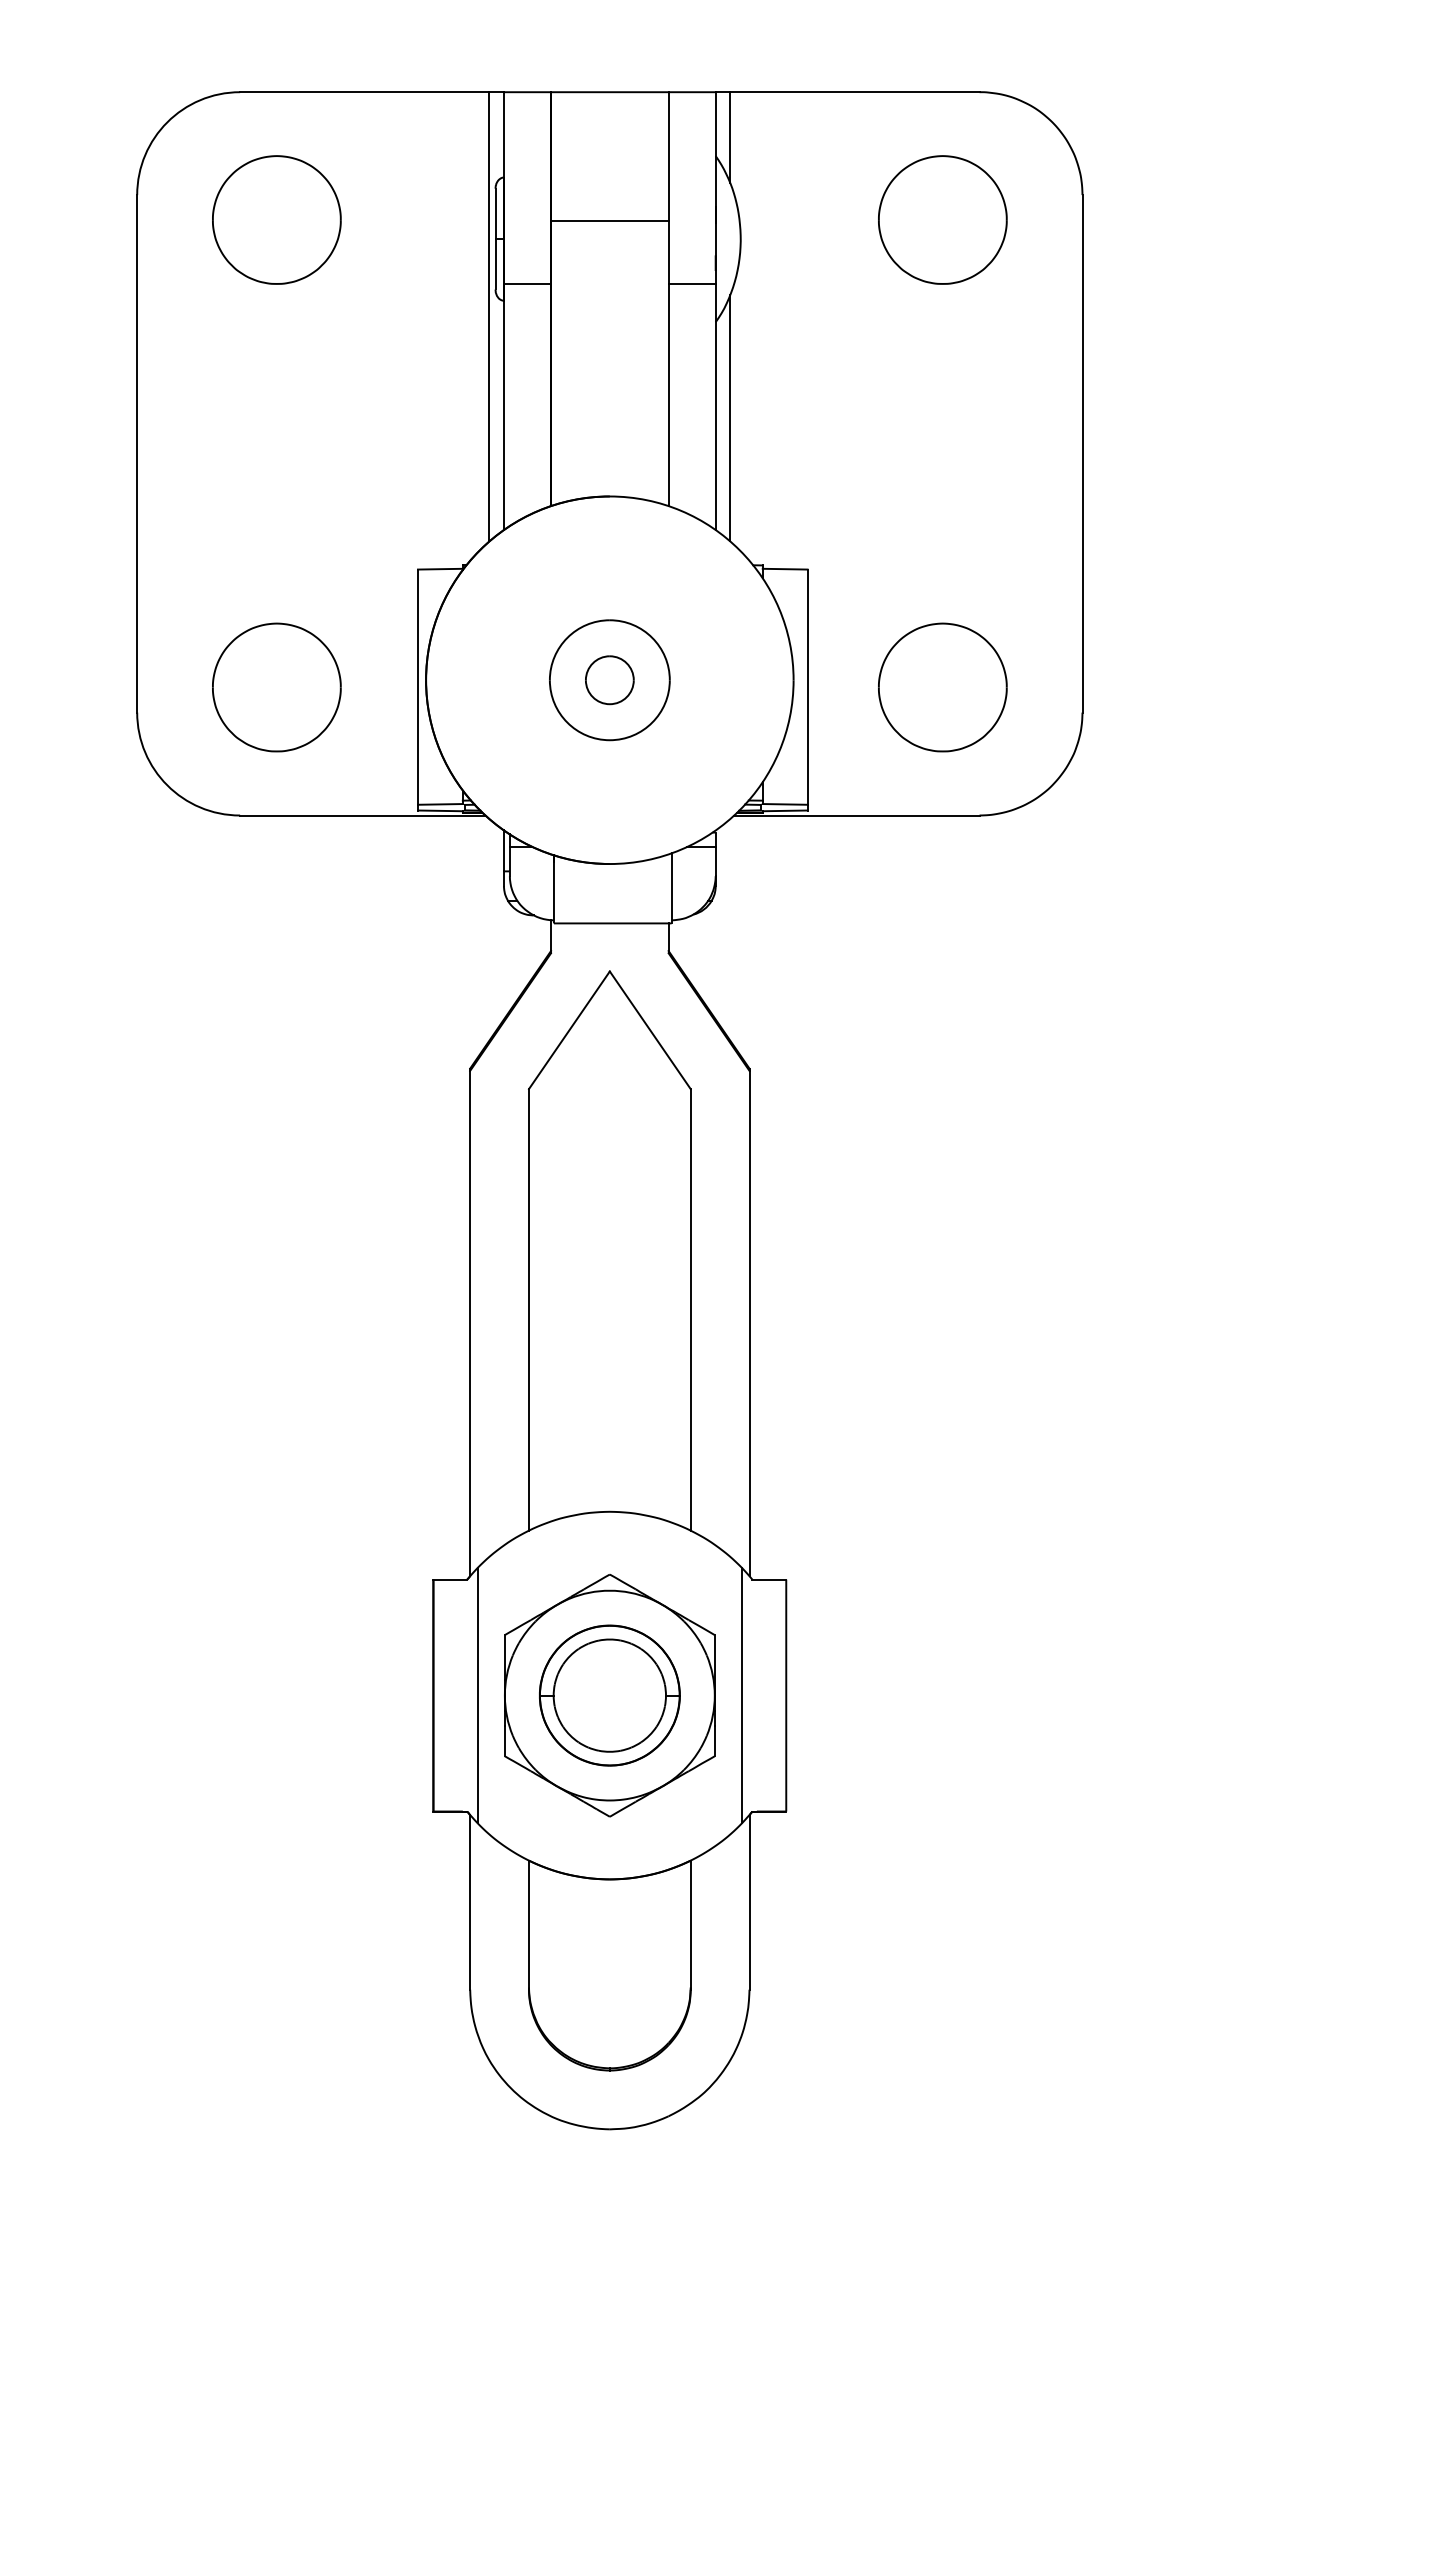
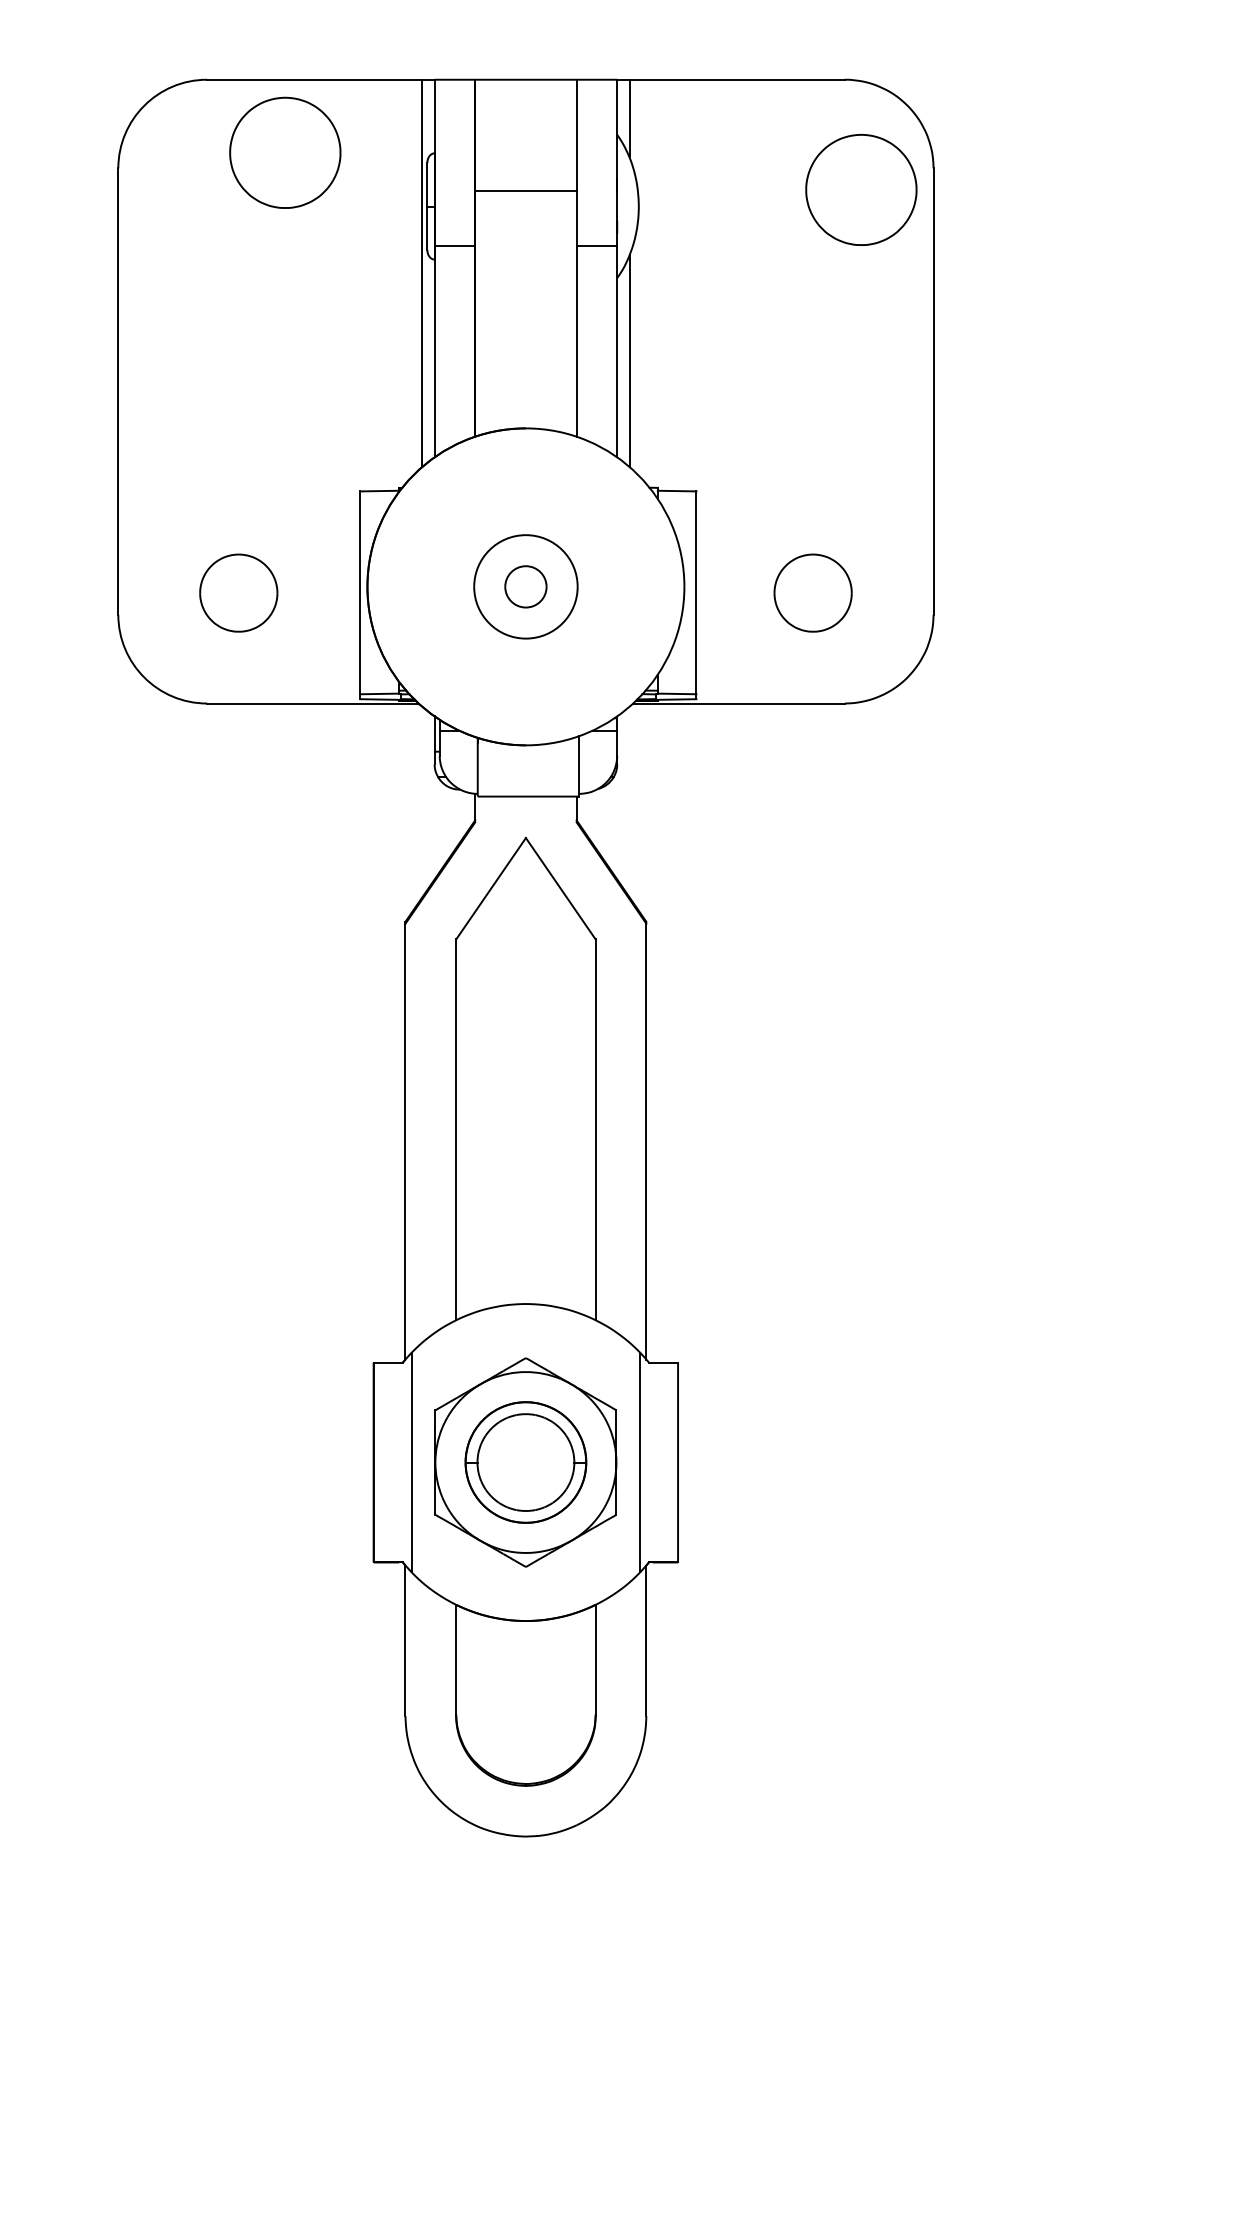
part: (276, 219) -> (285, 152), moved
part: (942, 219) -> (861, 189), moved
part: (276, 687) -> (238, 593), size x0.7
part: (942, 687) -> (812, 593), size x0.7

